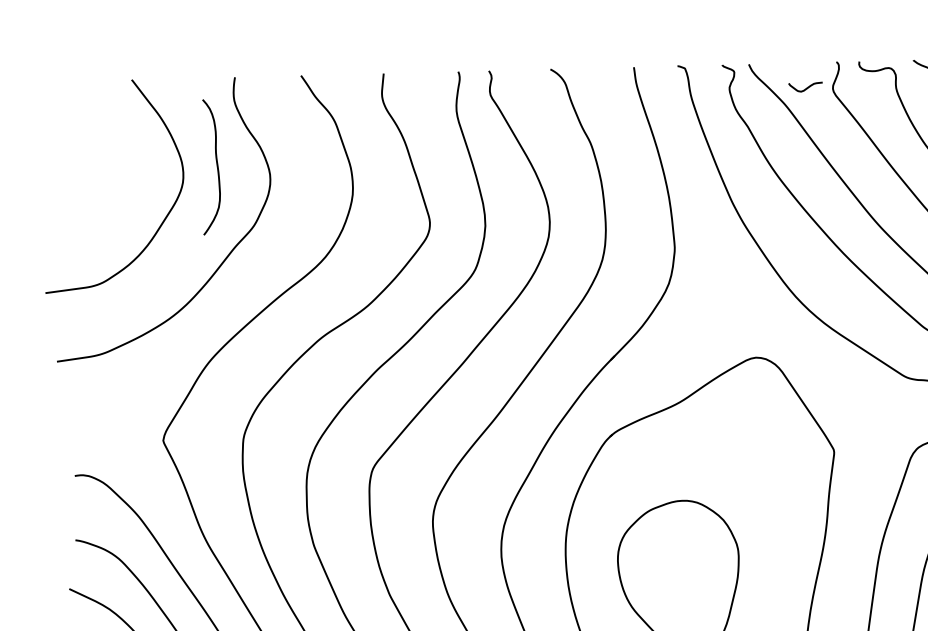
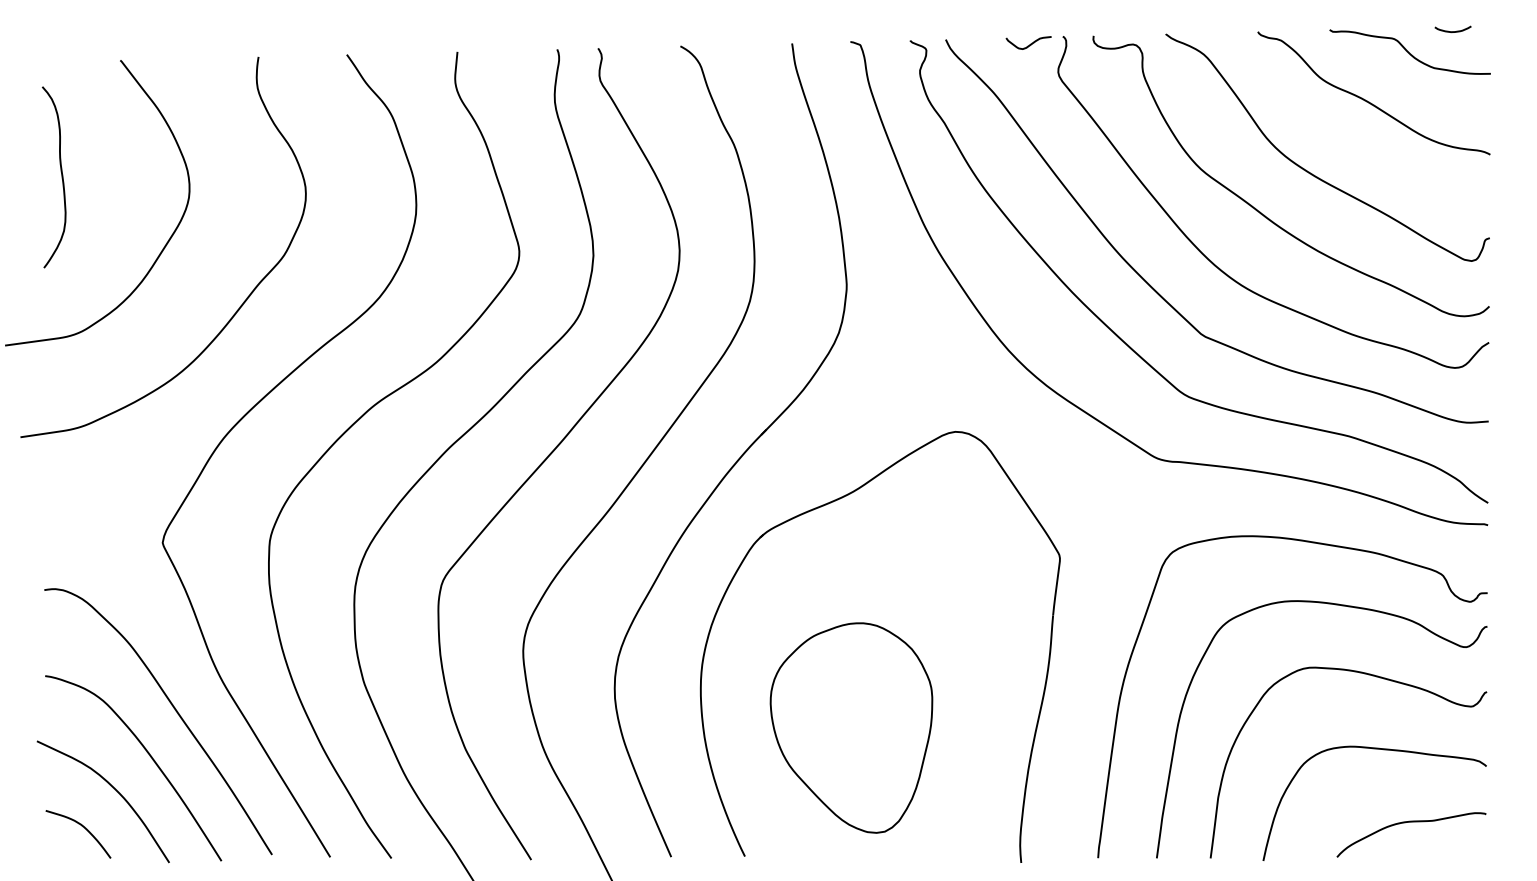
curve: (806, 87) -> (1030, 43), moved
curve: (216, 167) -> (61, 177), moved

